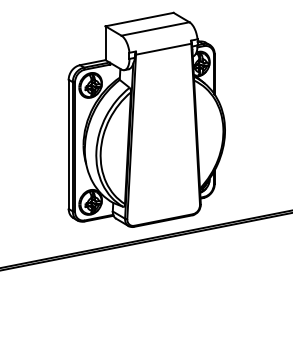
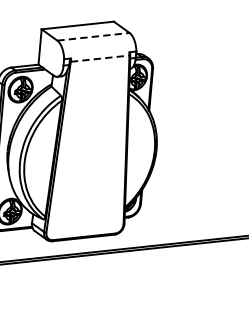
line: (155, 29) -> (93, 37), solid -> dashed
line: (164, 49) -> (100, 59), solid -> dashed

